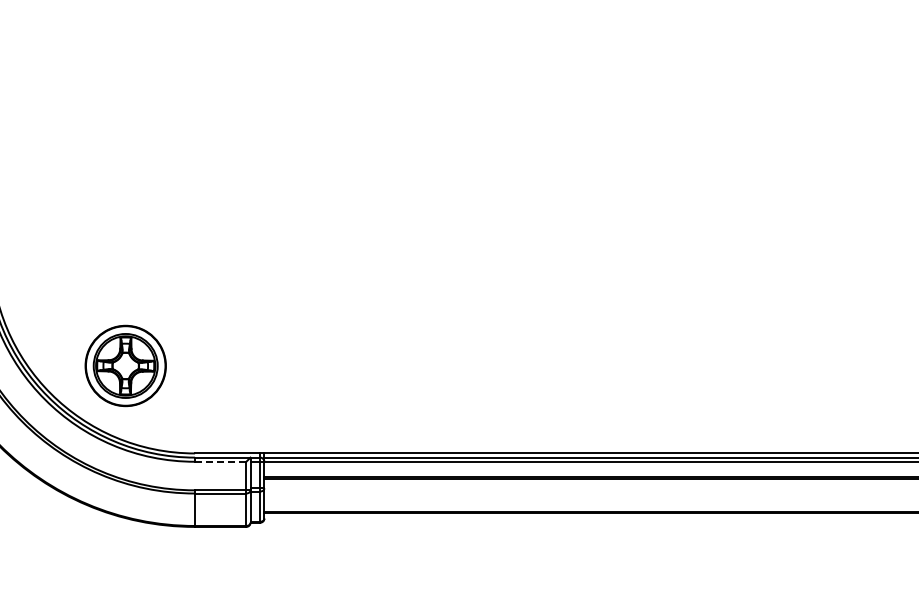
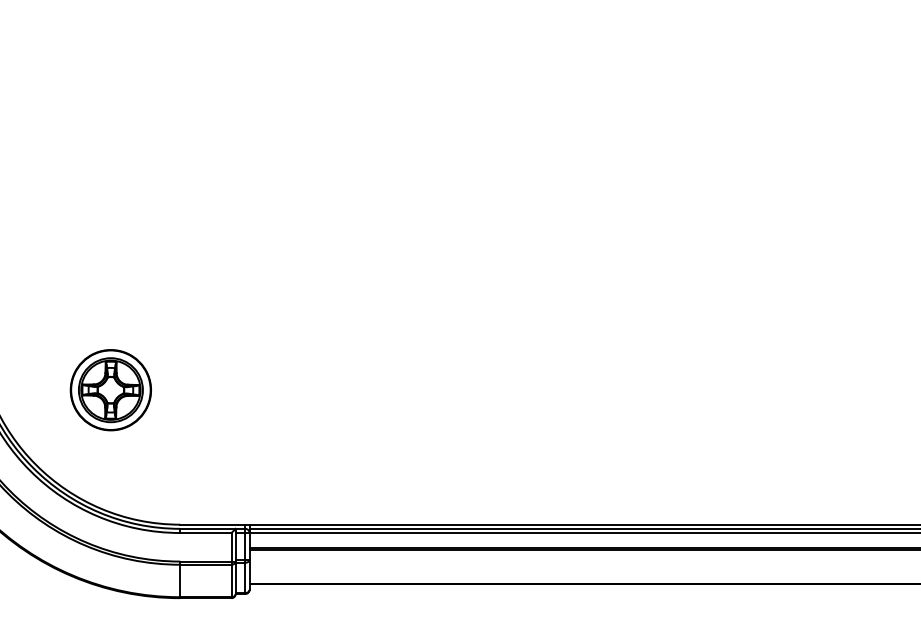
part: (125, 366) -> (110, 390), moved
line: (220, 462) -> (205, 533), dashed -> solid

